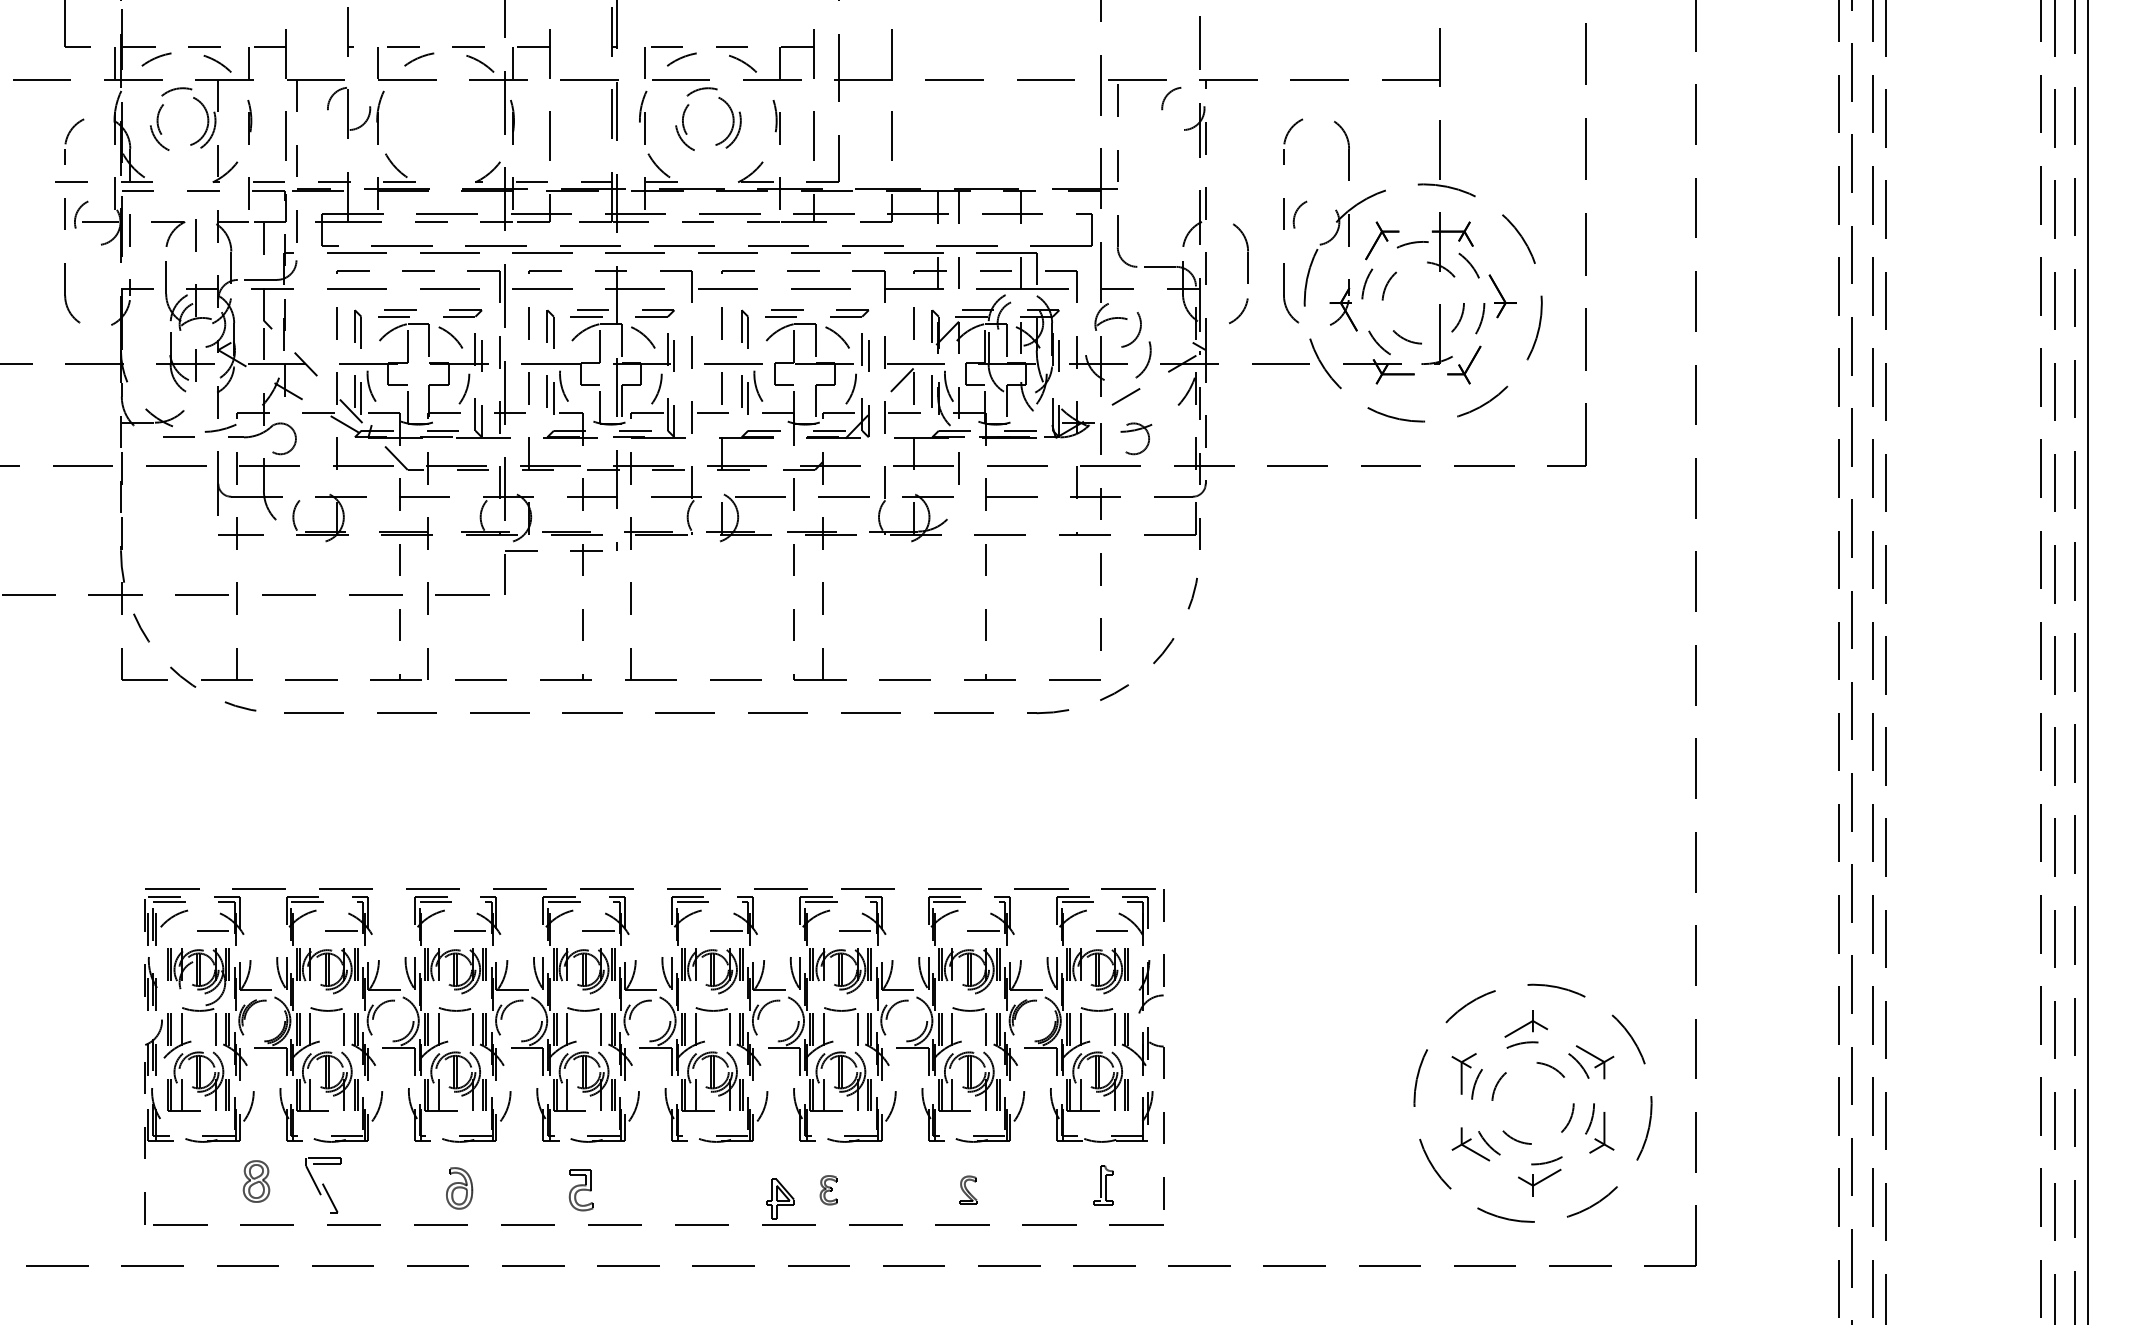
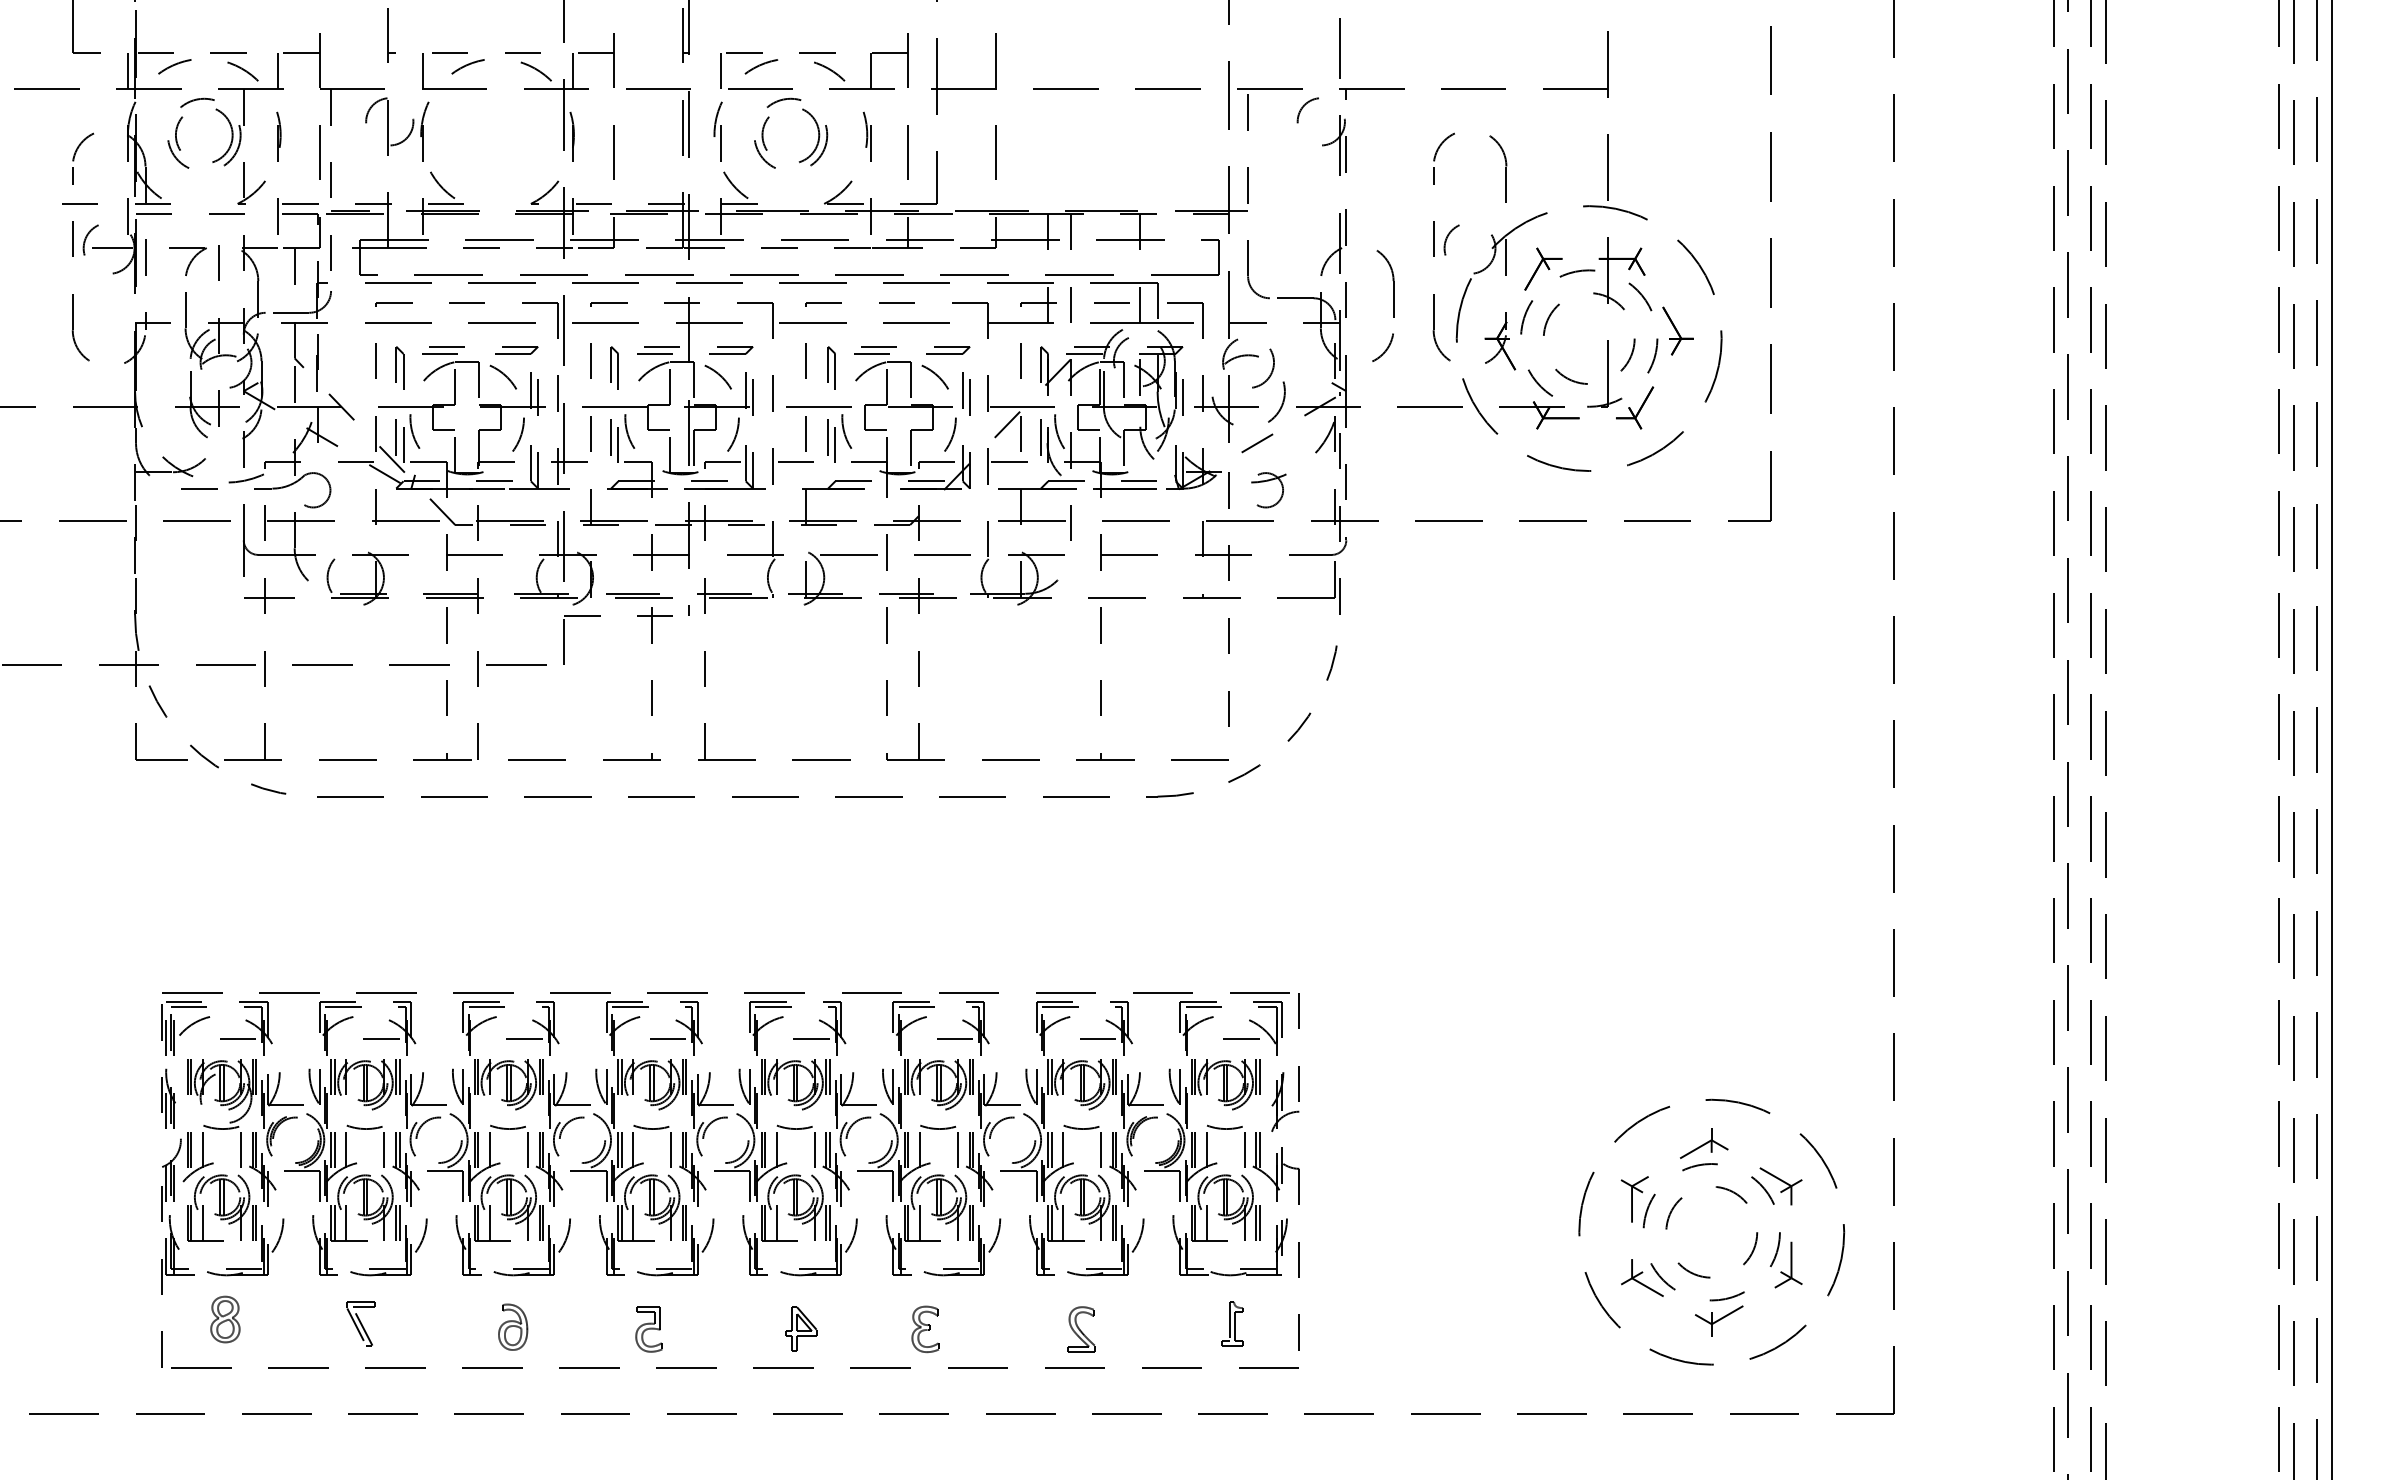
part: (256, 1181) -> (225, 1319), moved
part: (322, 1185) -> (360, 1323), size x0.71
part: (828, 1189) -> (925, 1328), size x1.43
part: (968, 1190) -> (1081, 1329), size x1.43
part: (780, 1198) -> (801, 1328), moved

